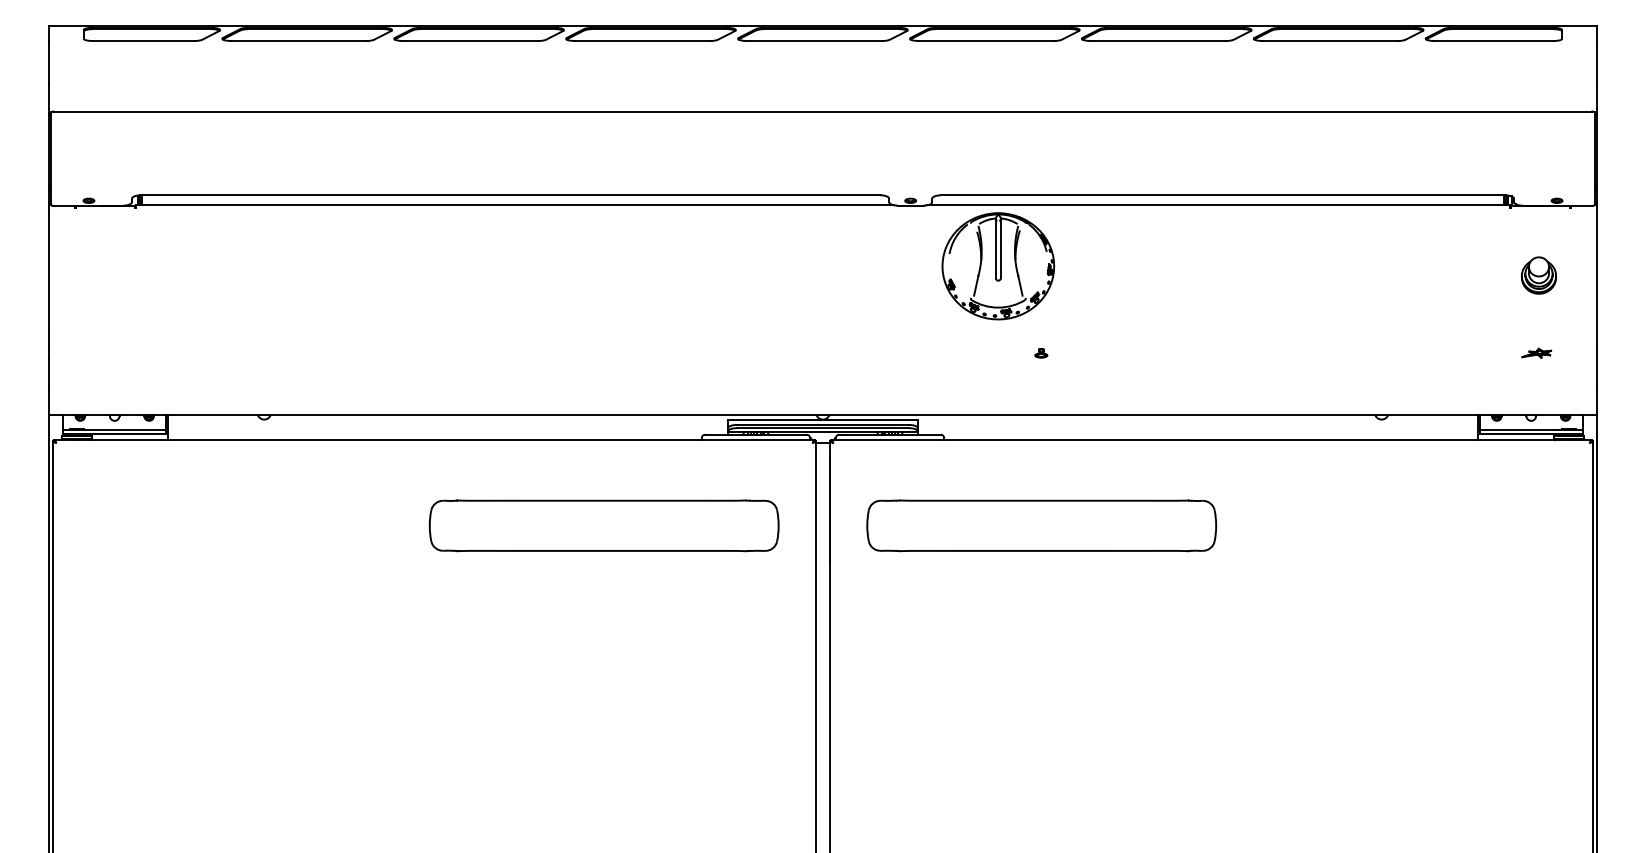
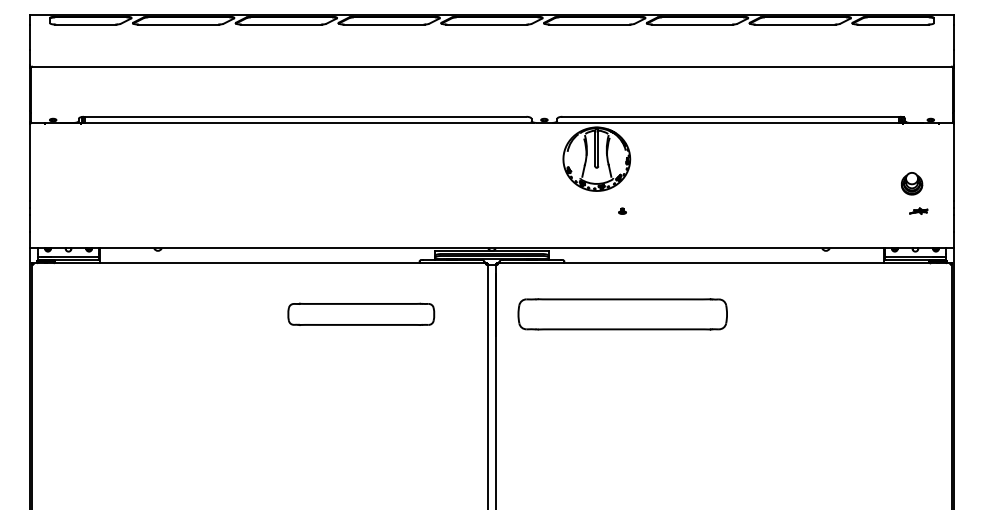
part: (1538, 275) -> (911, 183), moved
part: (604, 526) -> (361, 314), size x0.7

